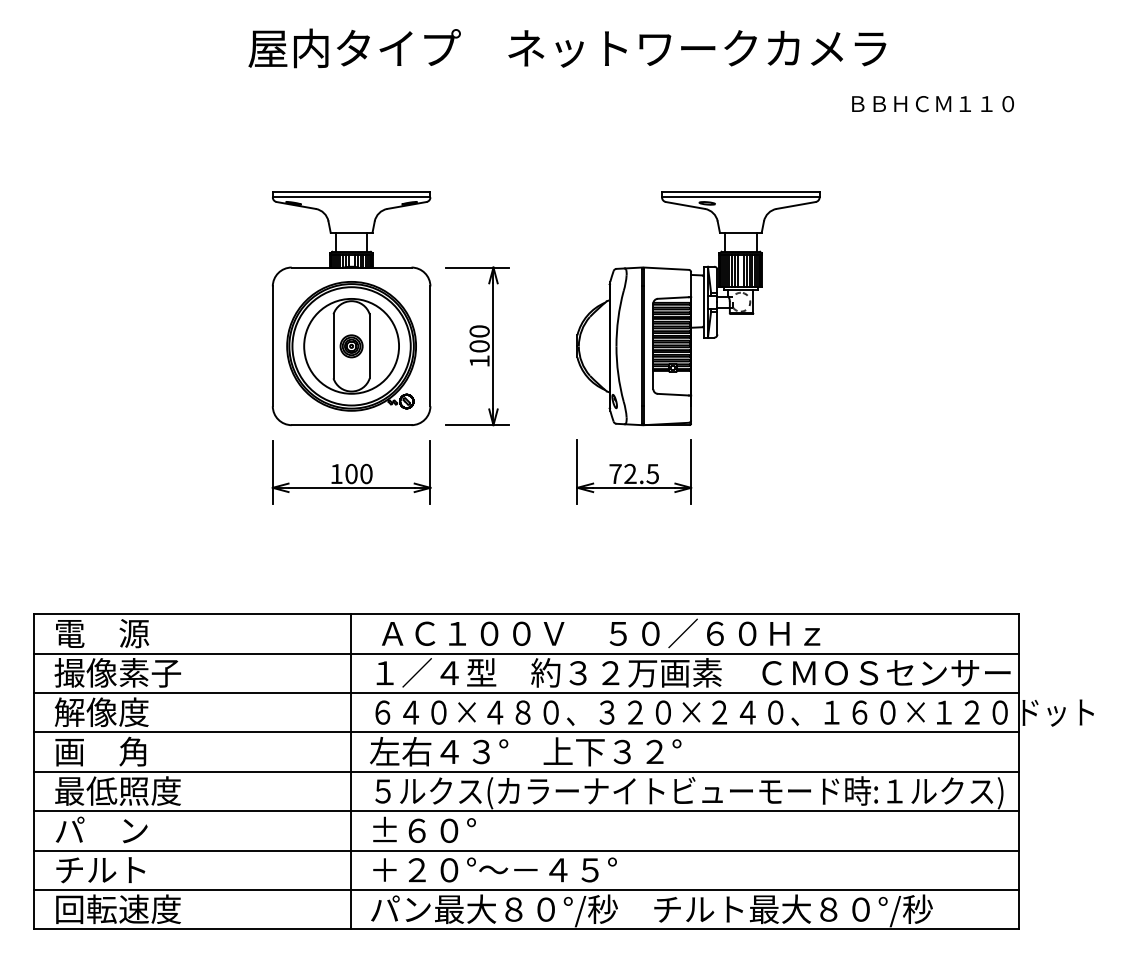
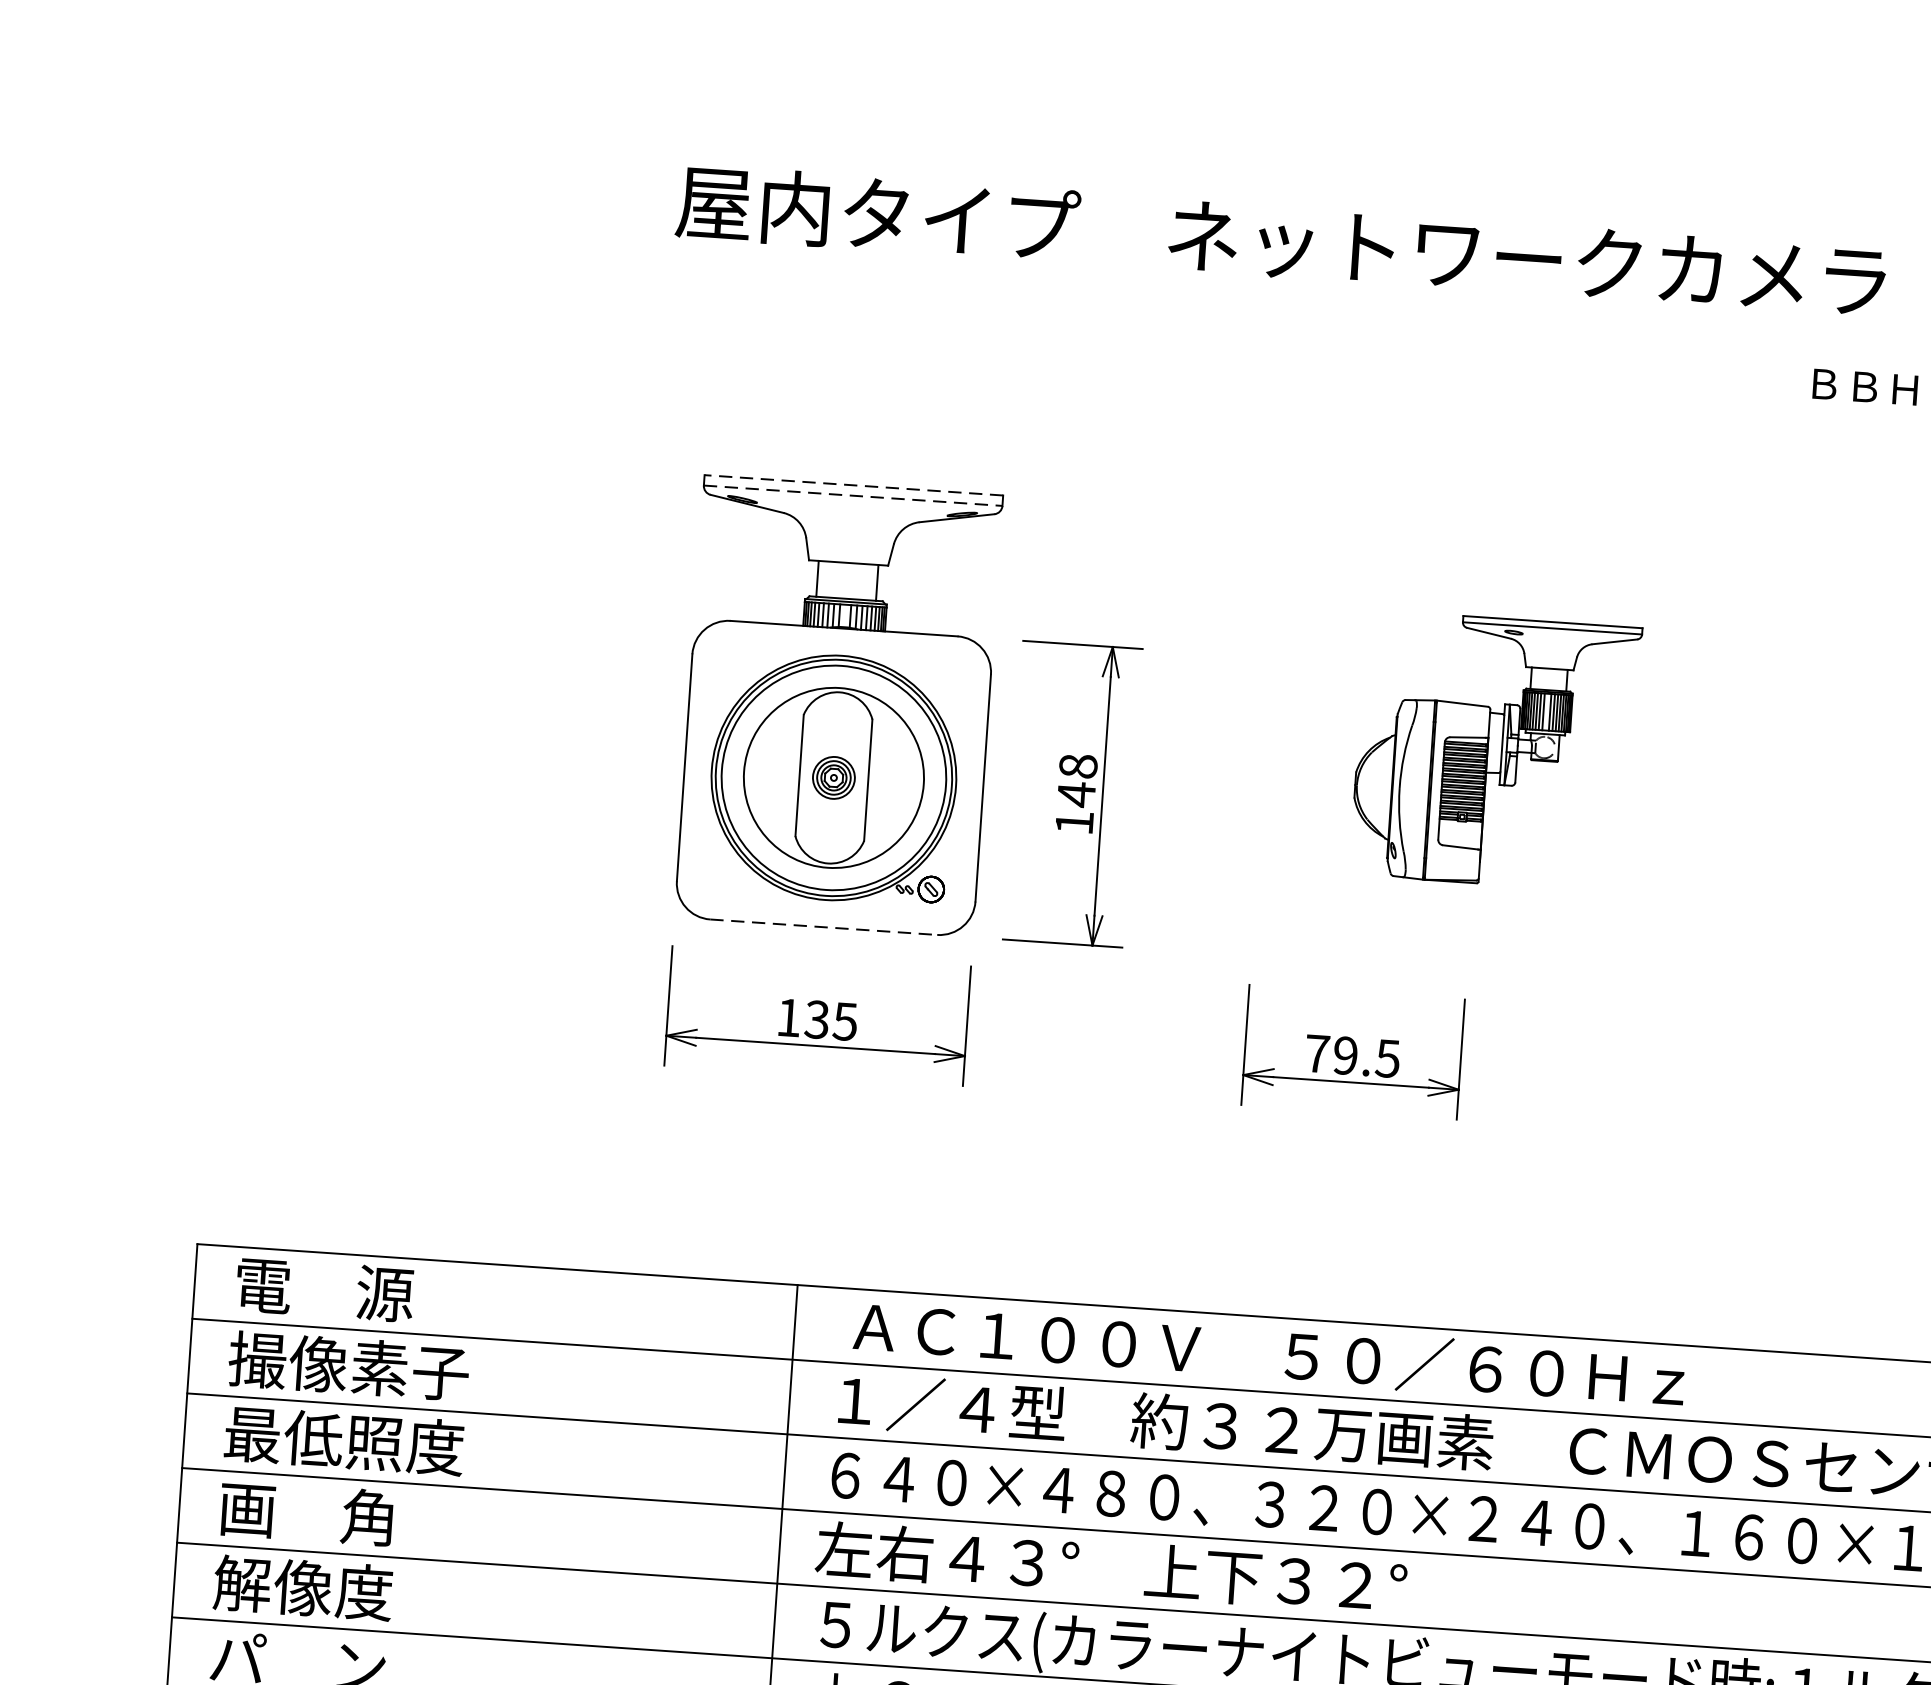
line: (351, 191) -> (853, 484), solid -> dashed
line: (351, 197) -> (852, 495), solid -> dashed
part: (698, 308) -> (1495, 751), size x0.6
text: (479, 339) -> (1077, 781), 100 -> 148
line: (351, 425) -> (823, 927), solid -> dashed
text: (358, 473) -> (830, 1019), 100 -> 135
text: (630, 474) -> (1345, 1056), 72.5 -> 79.5
text: (117, 712) -> (343, 1441), 解像度 -> 最低照度
text: (117, 790) -> (333, 1588), 最低照度 -> 解像度

